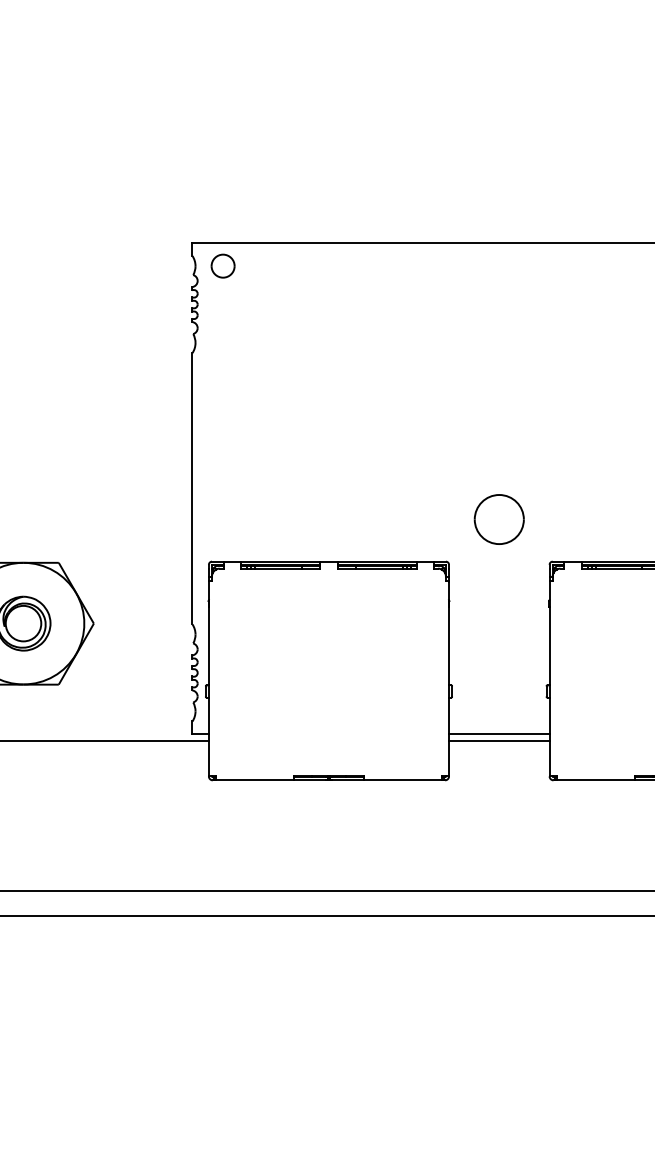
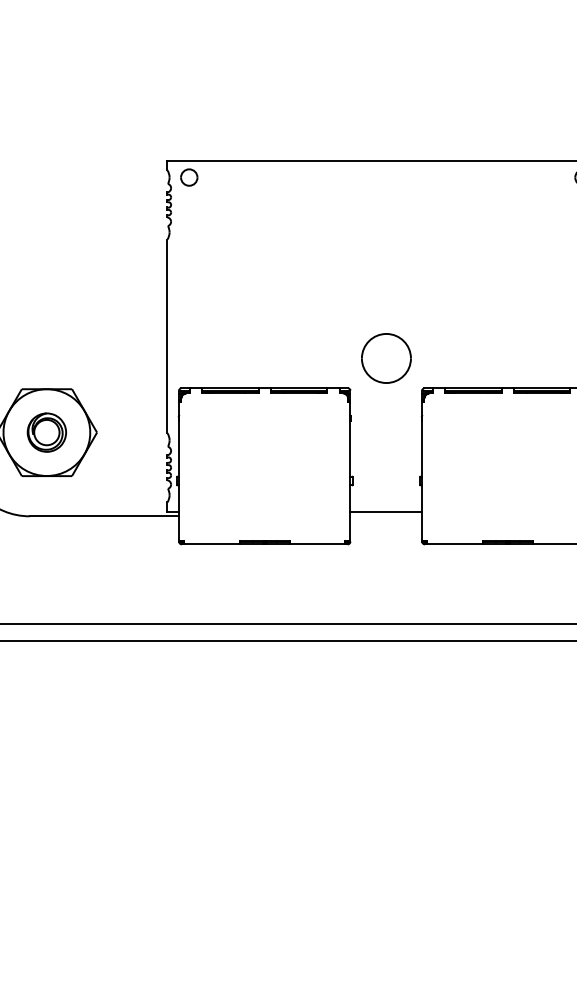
part: (498, 518) -> (385, 357), size x1.4
line: (499, 741) -> (386, 516), removed

